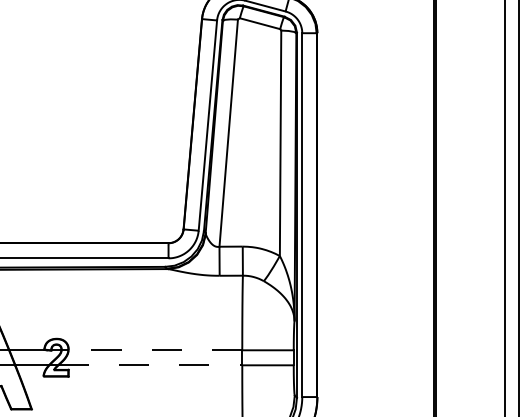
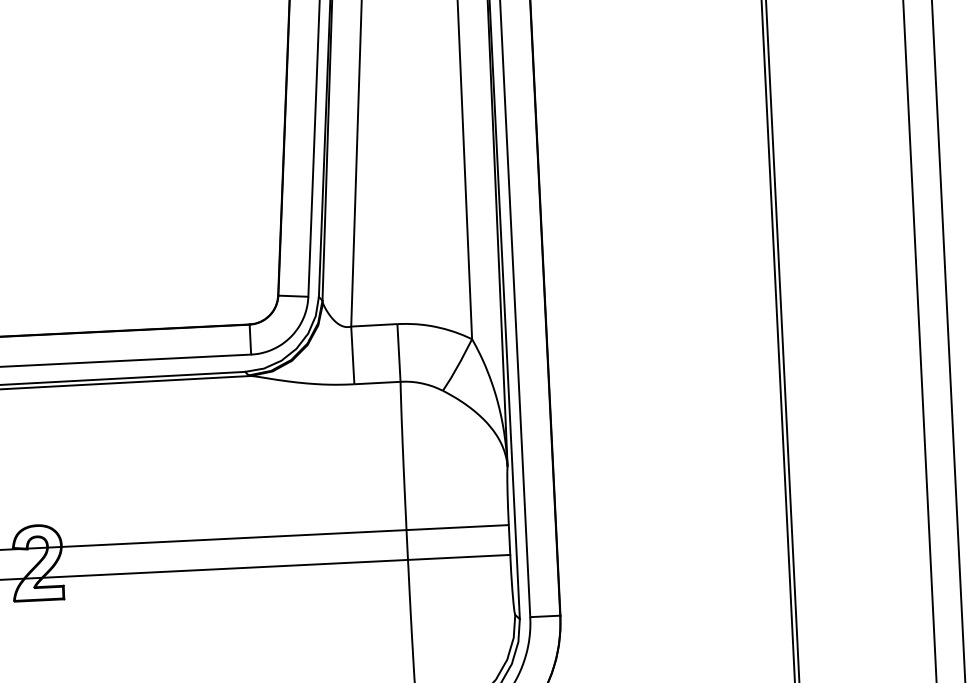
line: (155, 350) -> (234, 538), dashed -> solid
line: (150, 365) -> (225, 569), dashed -> solid

